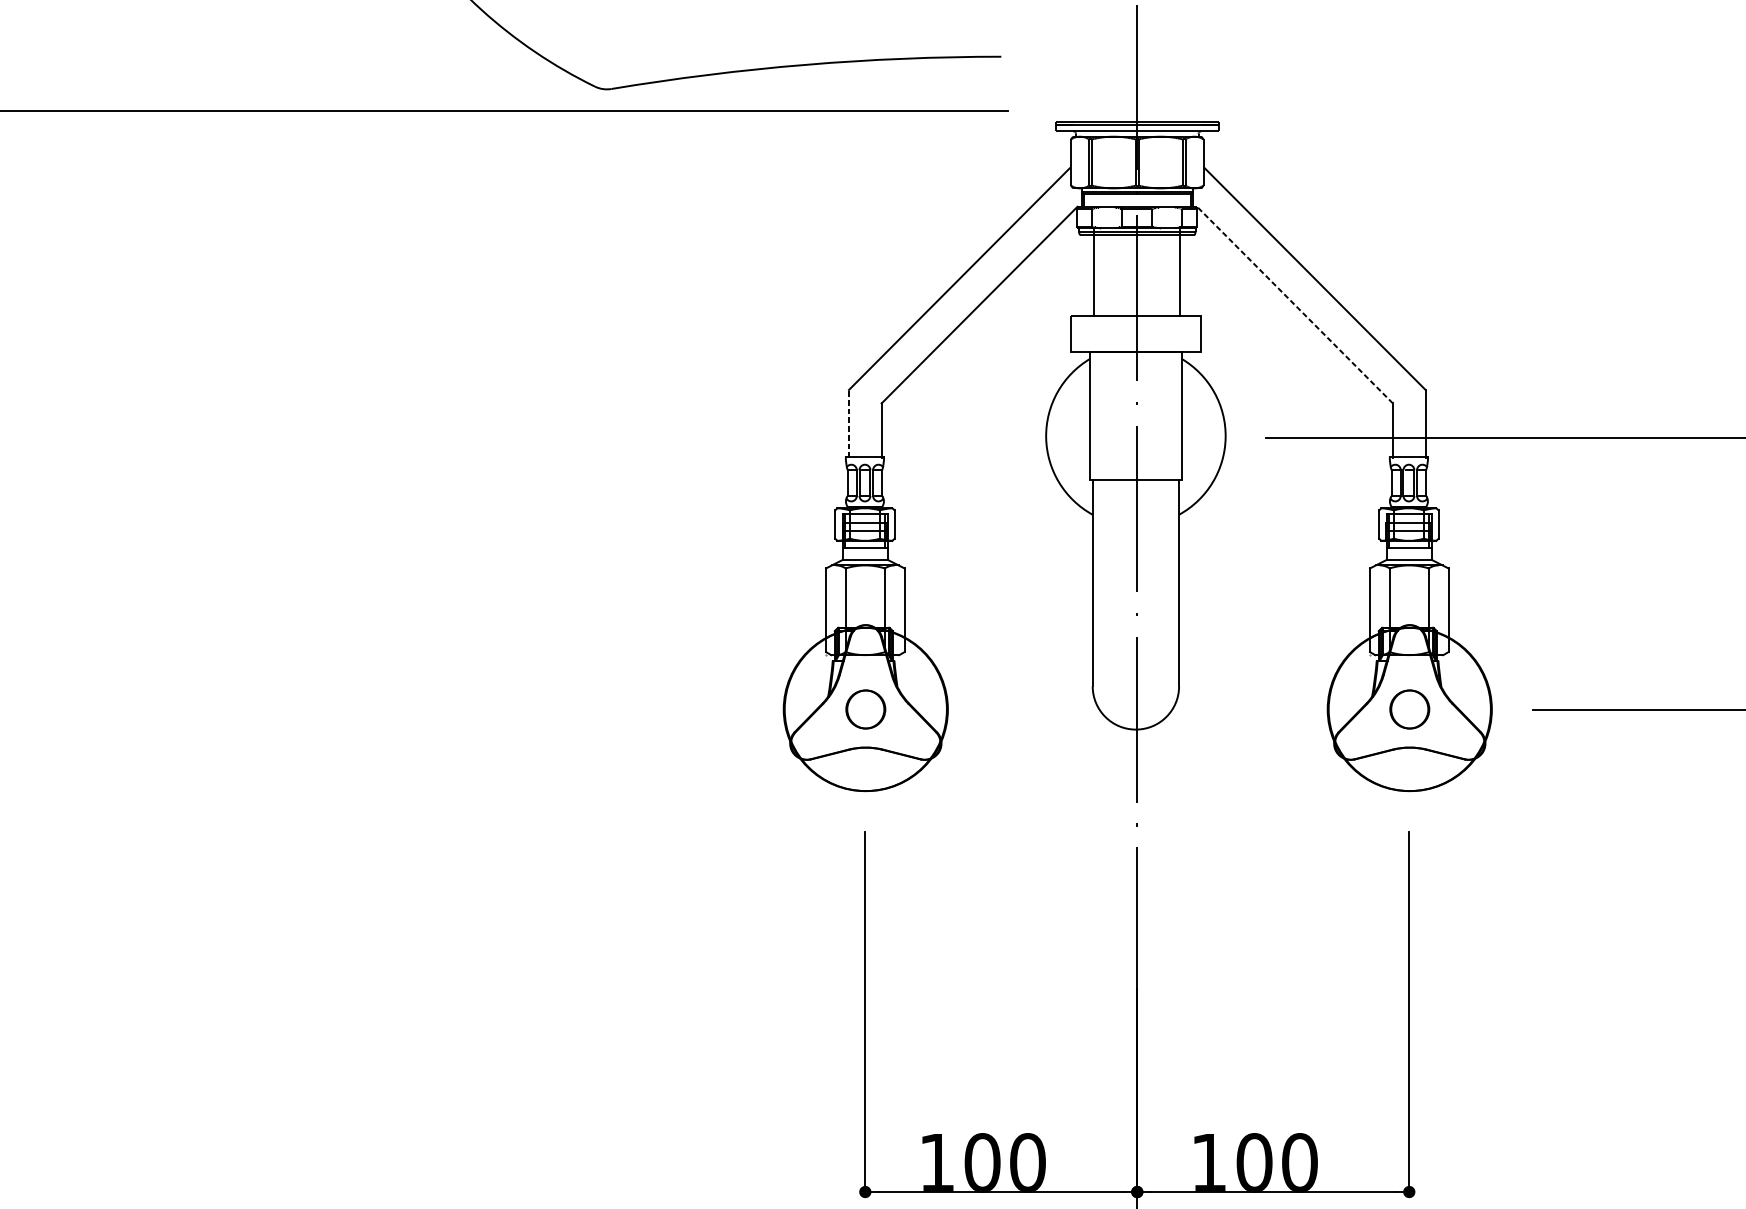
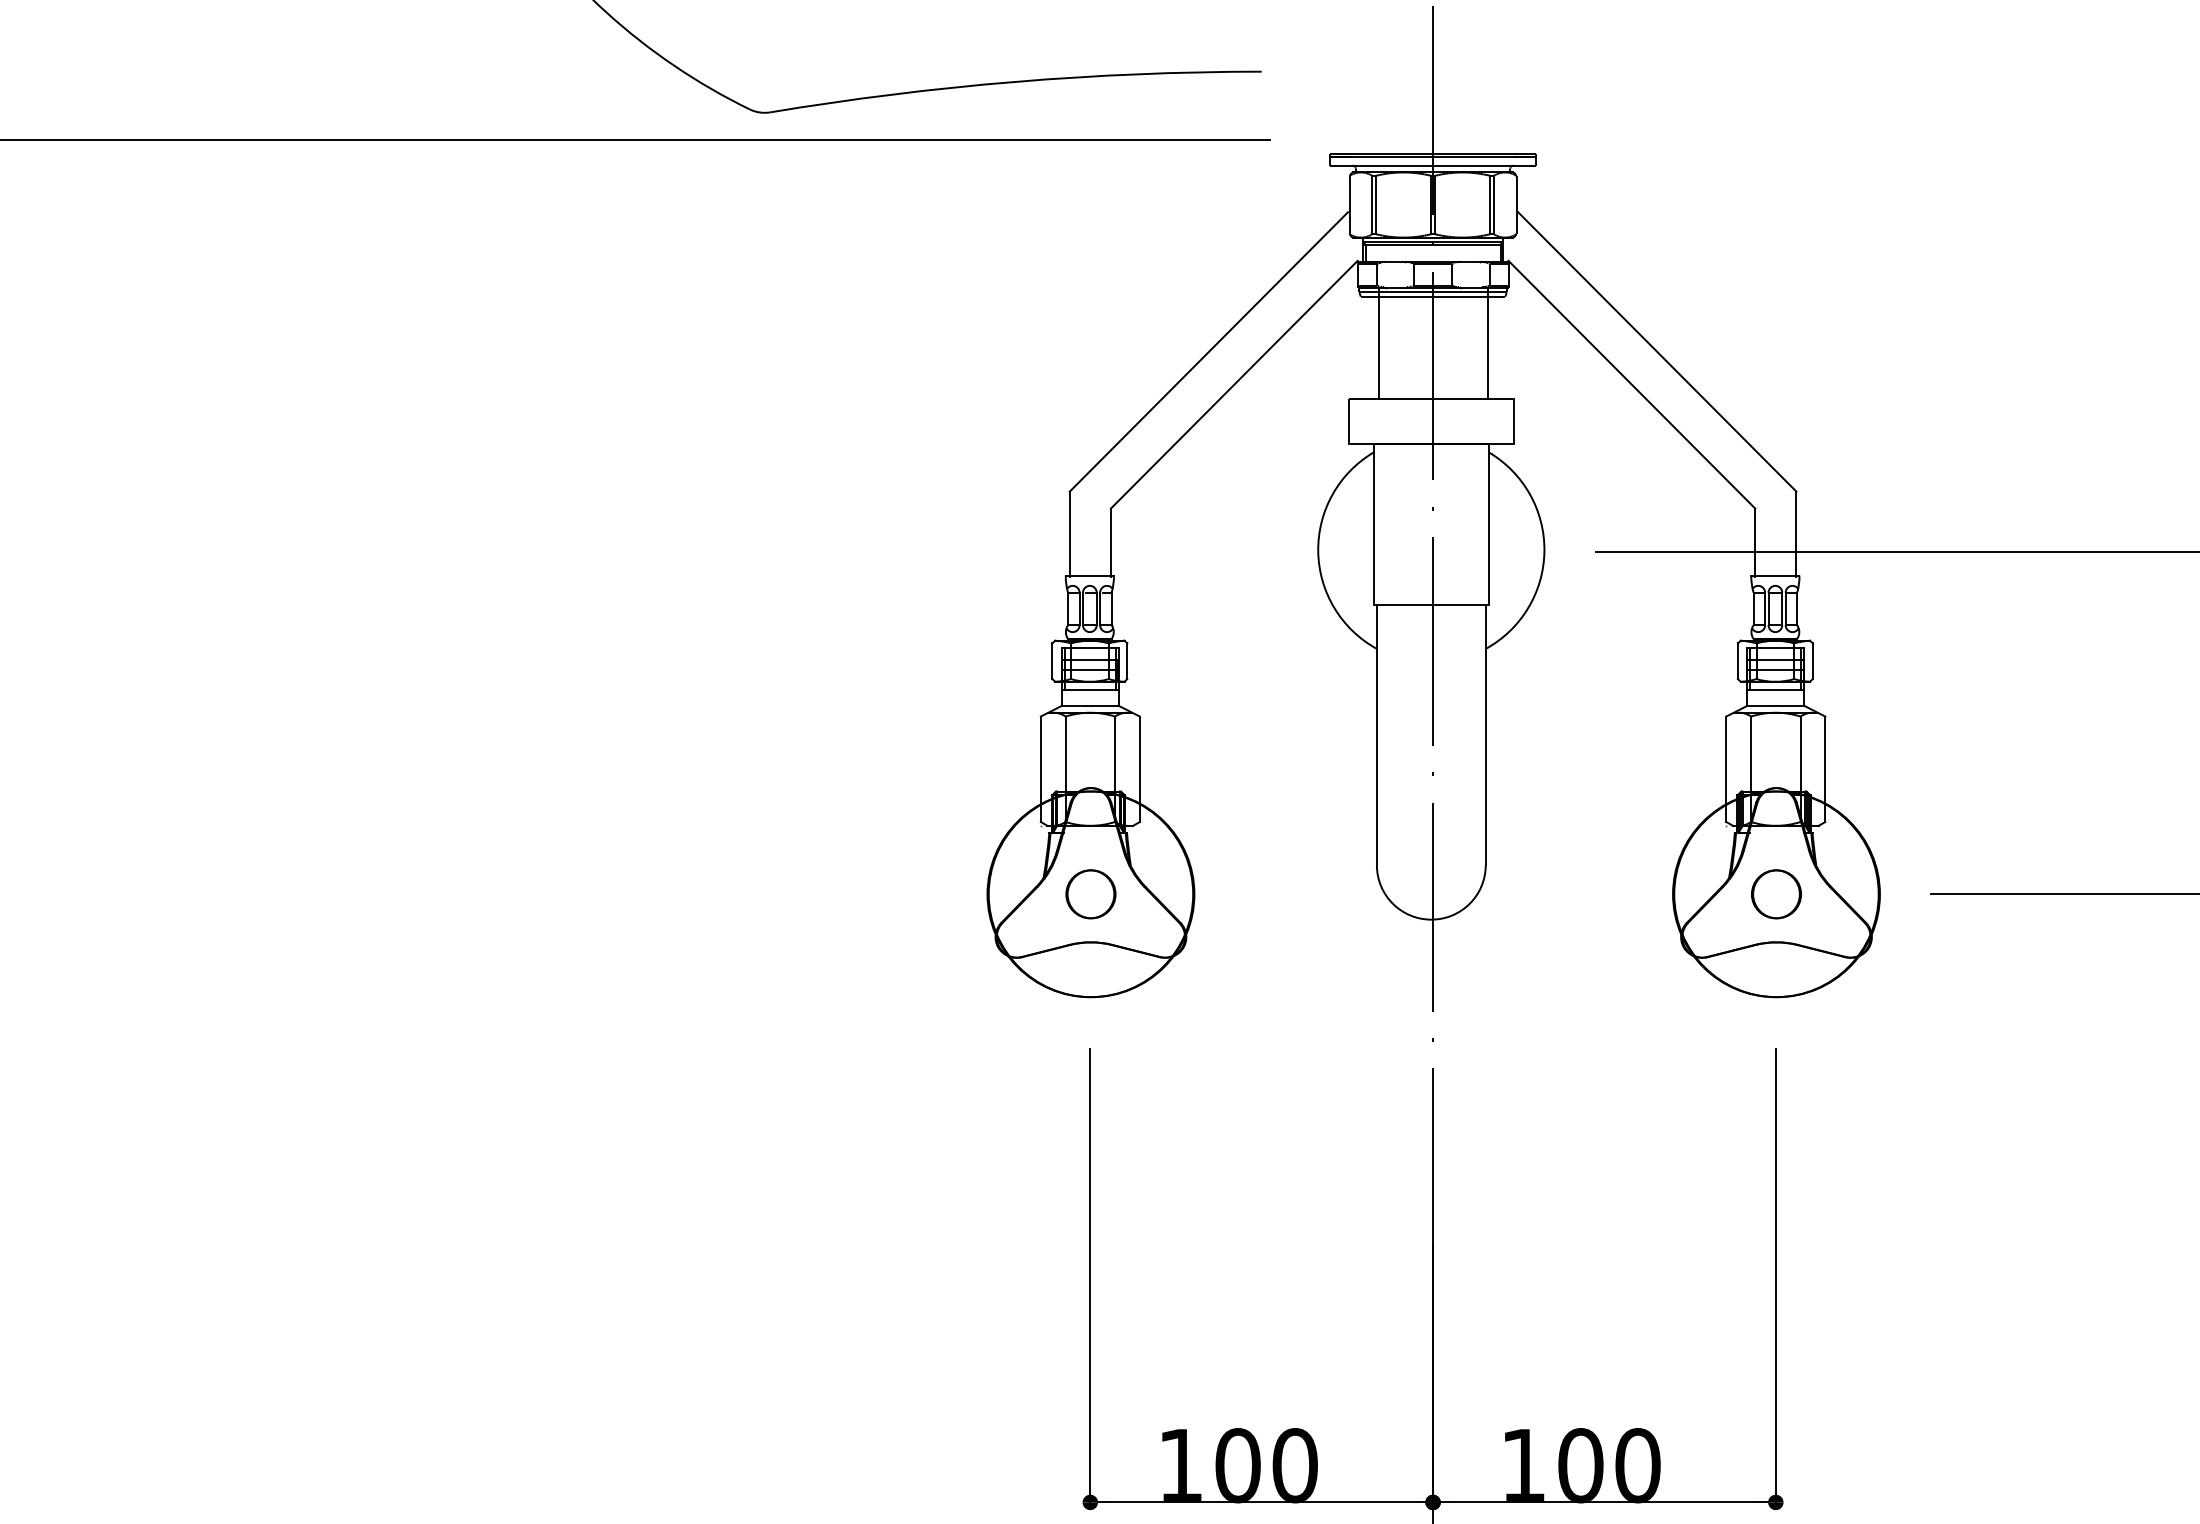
line: (1294, 304) -> (1631, 384), dashed -> solid
line: (848, 423) -> (1069, 534), dashed -> solid

